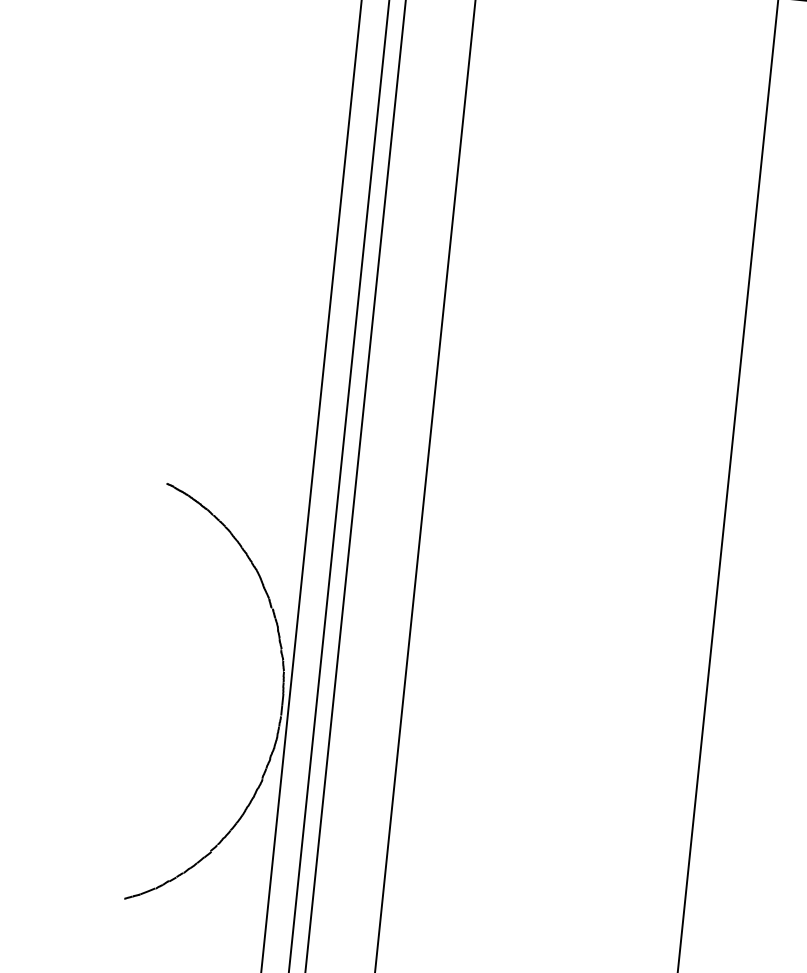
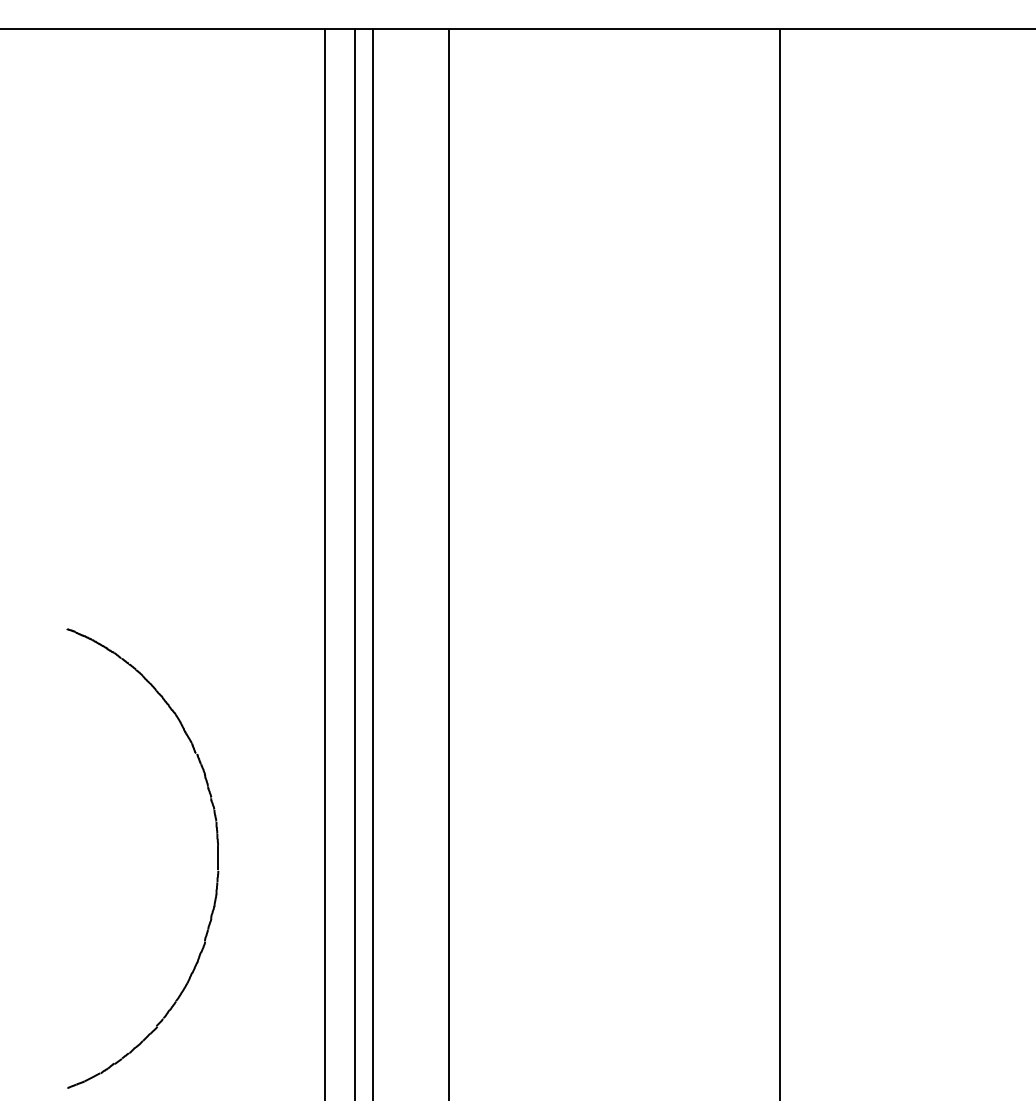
part: (281, 705) -> (217, 858), moved

